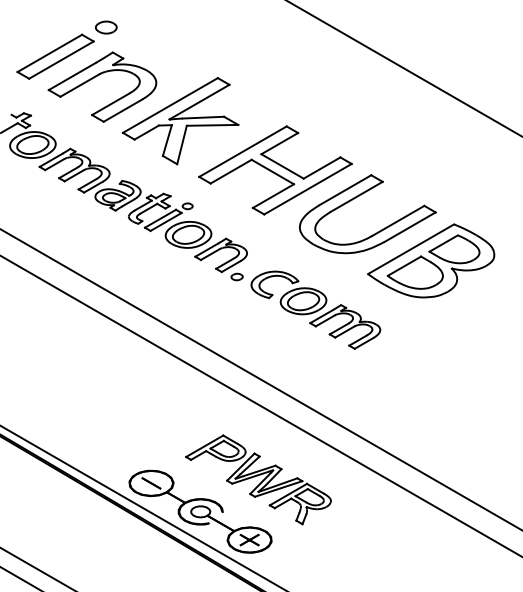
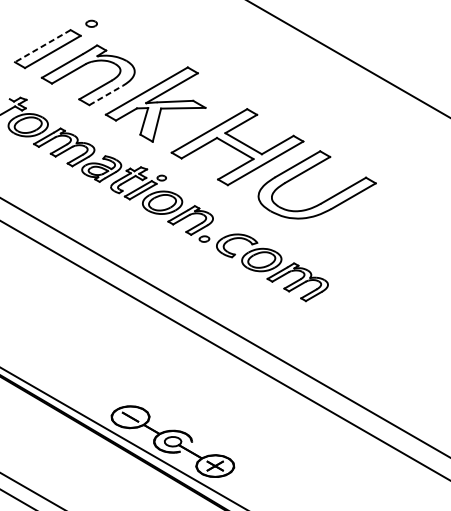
part: (106, 27) -> (91, 23), size x0.6
line: (49, 53) -> (42, 46), solid -> dashed
line: (123, 110) -> (106, 95), solid -> dashed
part: (431, 260) -> (372, 224), removed
part: (258, 479) -> (222, 413), removed

